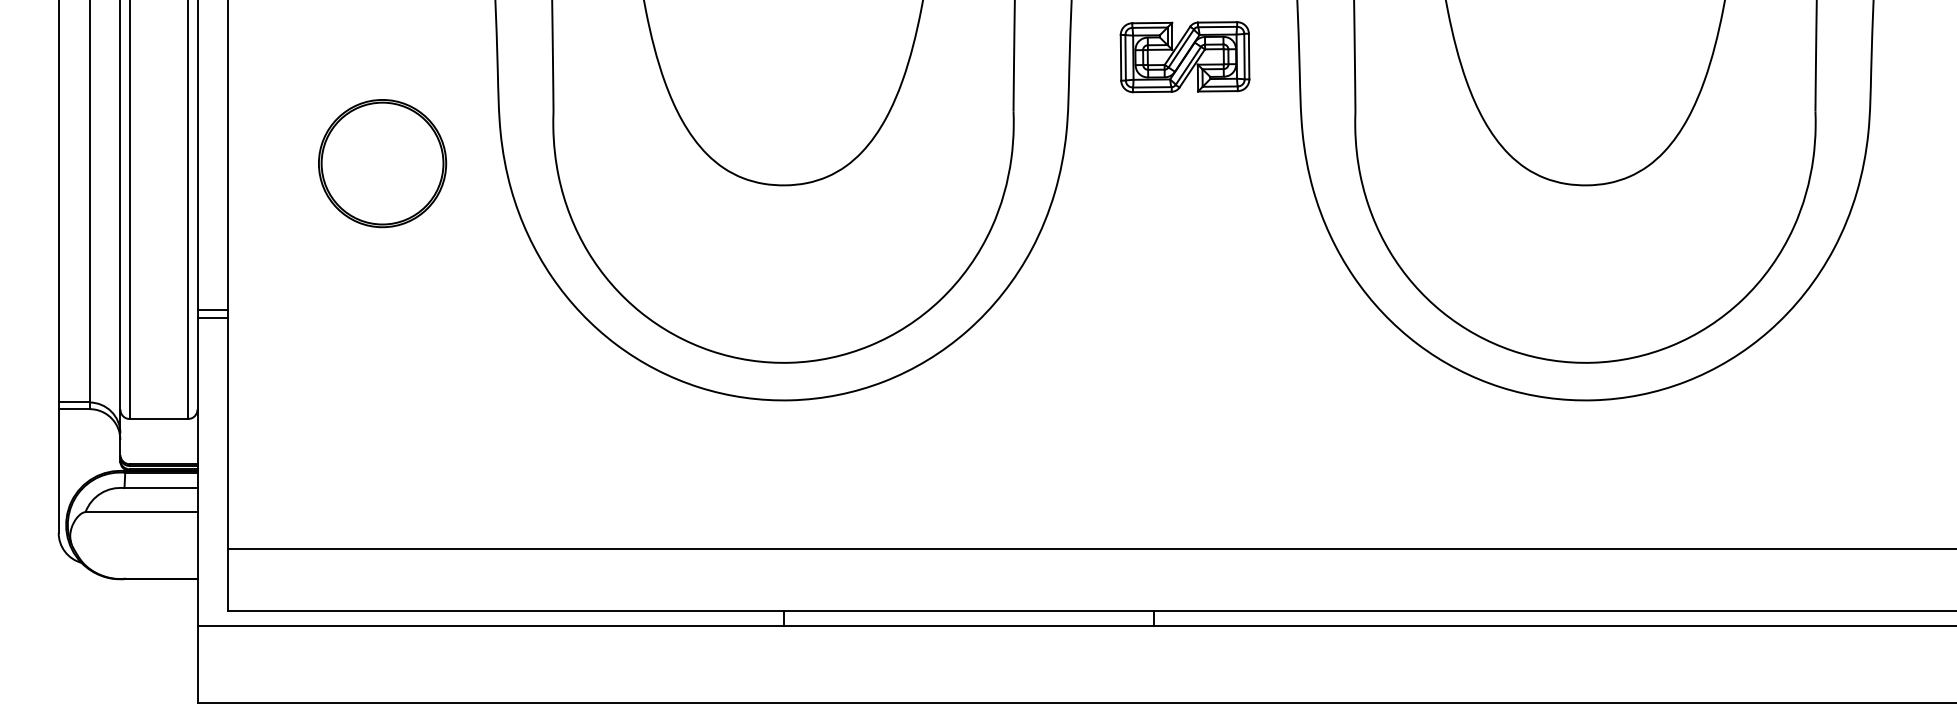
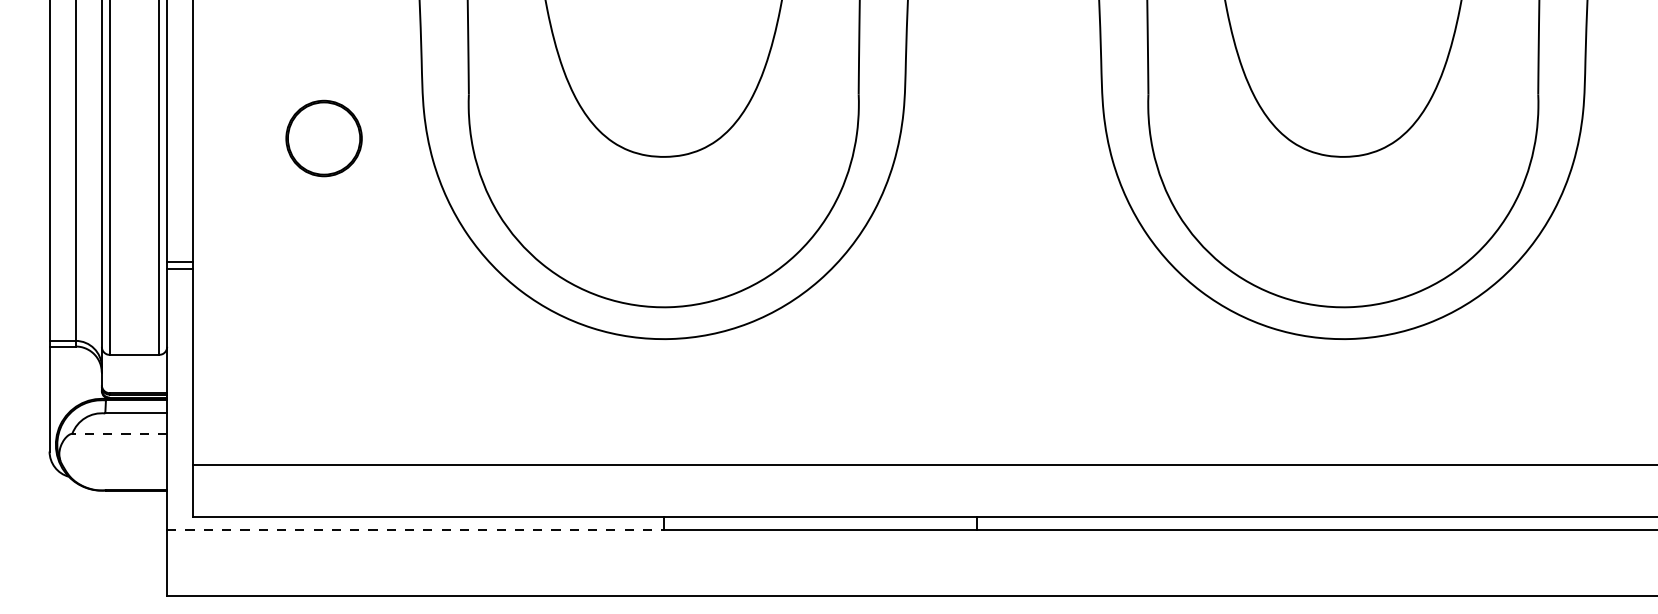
part: (1184, 57) -> (1003, 48), removed
part: (382, 163) -> (323, 138), size x0.7
line: (141, 512) -> (119, 434), solid -> dashed
line: (491, 626) -> (416, 530), solid -> dashed

